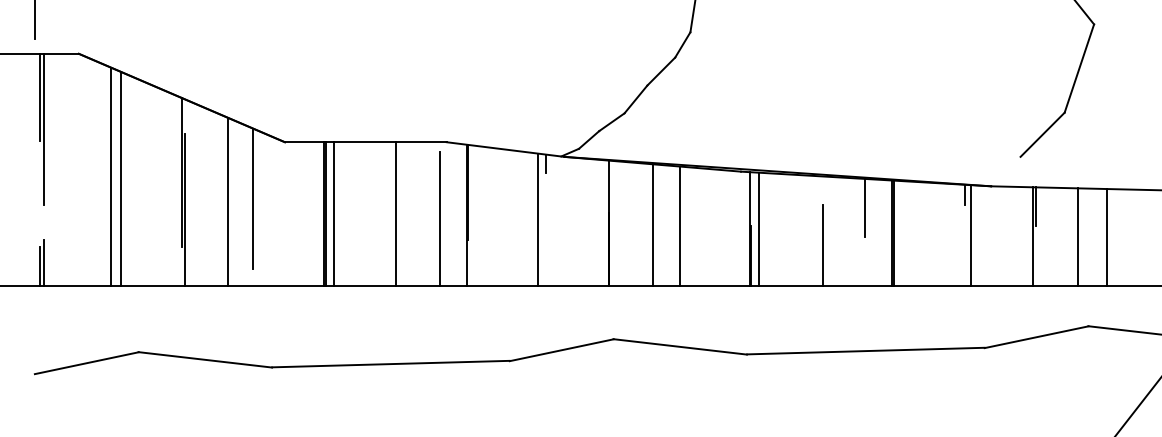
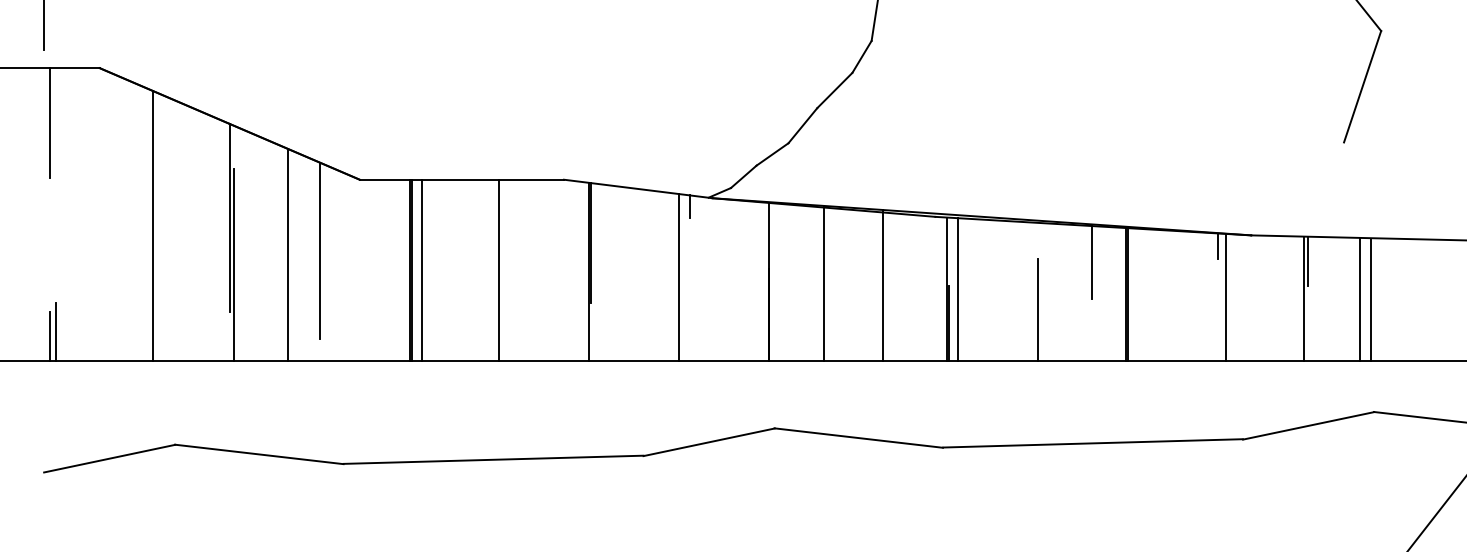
line: (43, 129) -> (55, 163), removed
line: (1042, 134) -> (1316, 170), removed
line: (111, 176) -> (140, 223), removed
line: (439, 218) -> (555, 276), removed
line: (680, 226) -> (882, 285), moved
line: (1107, 237) -> (1370, 299), moved

